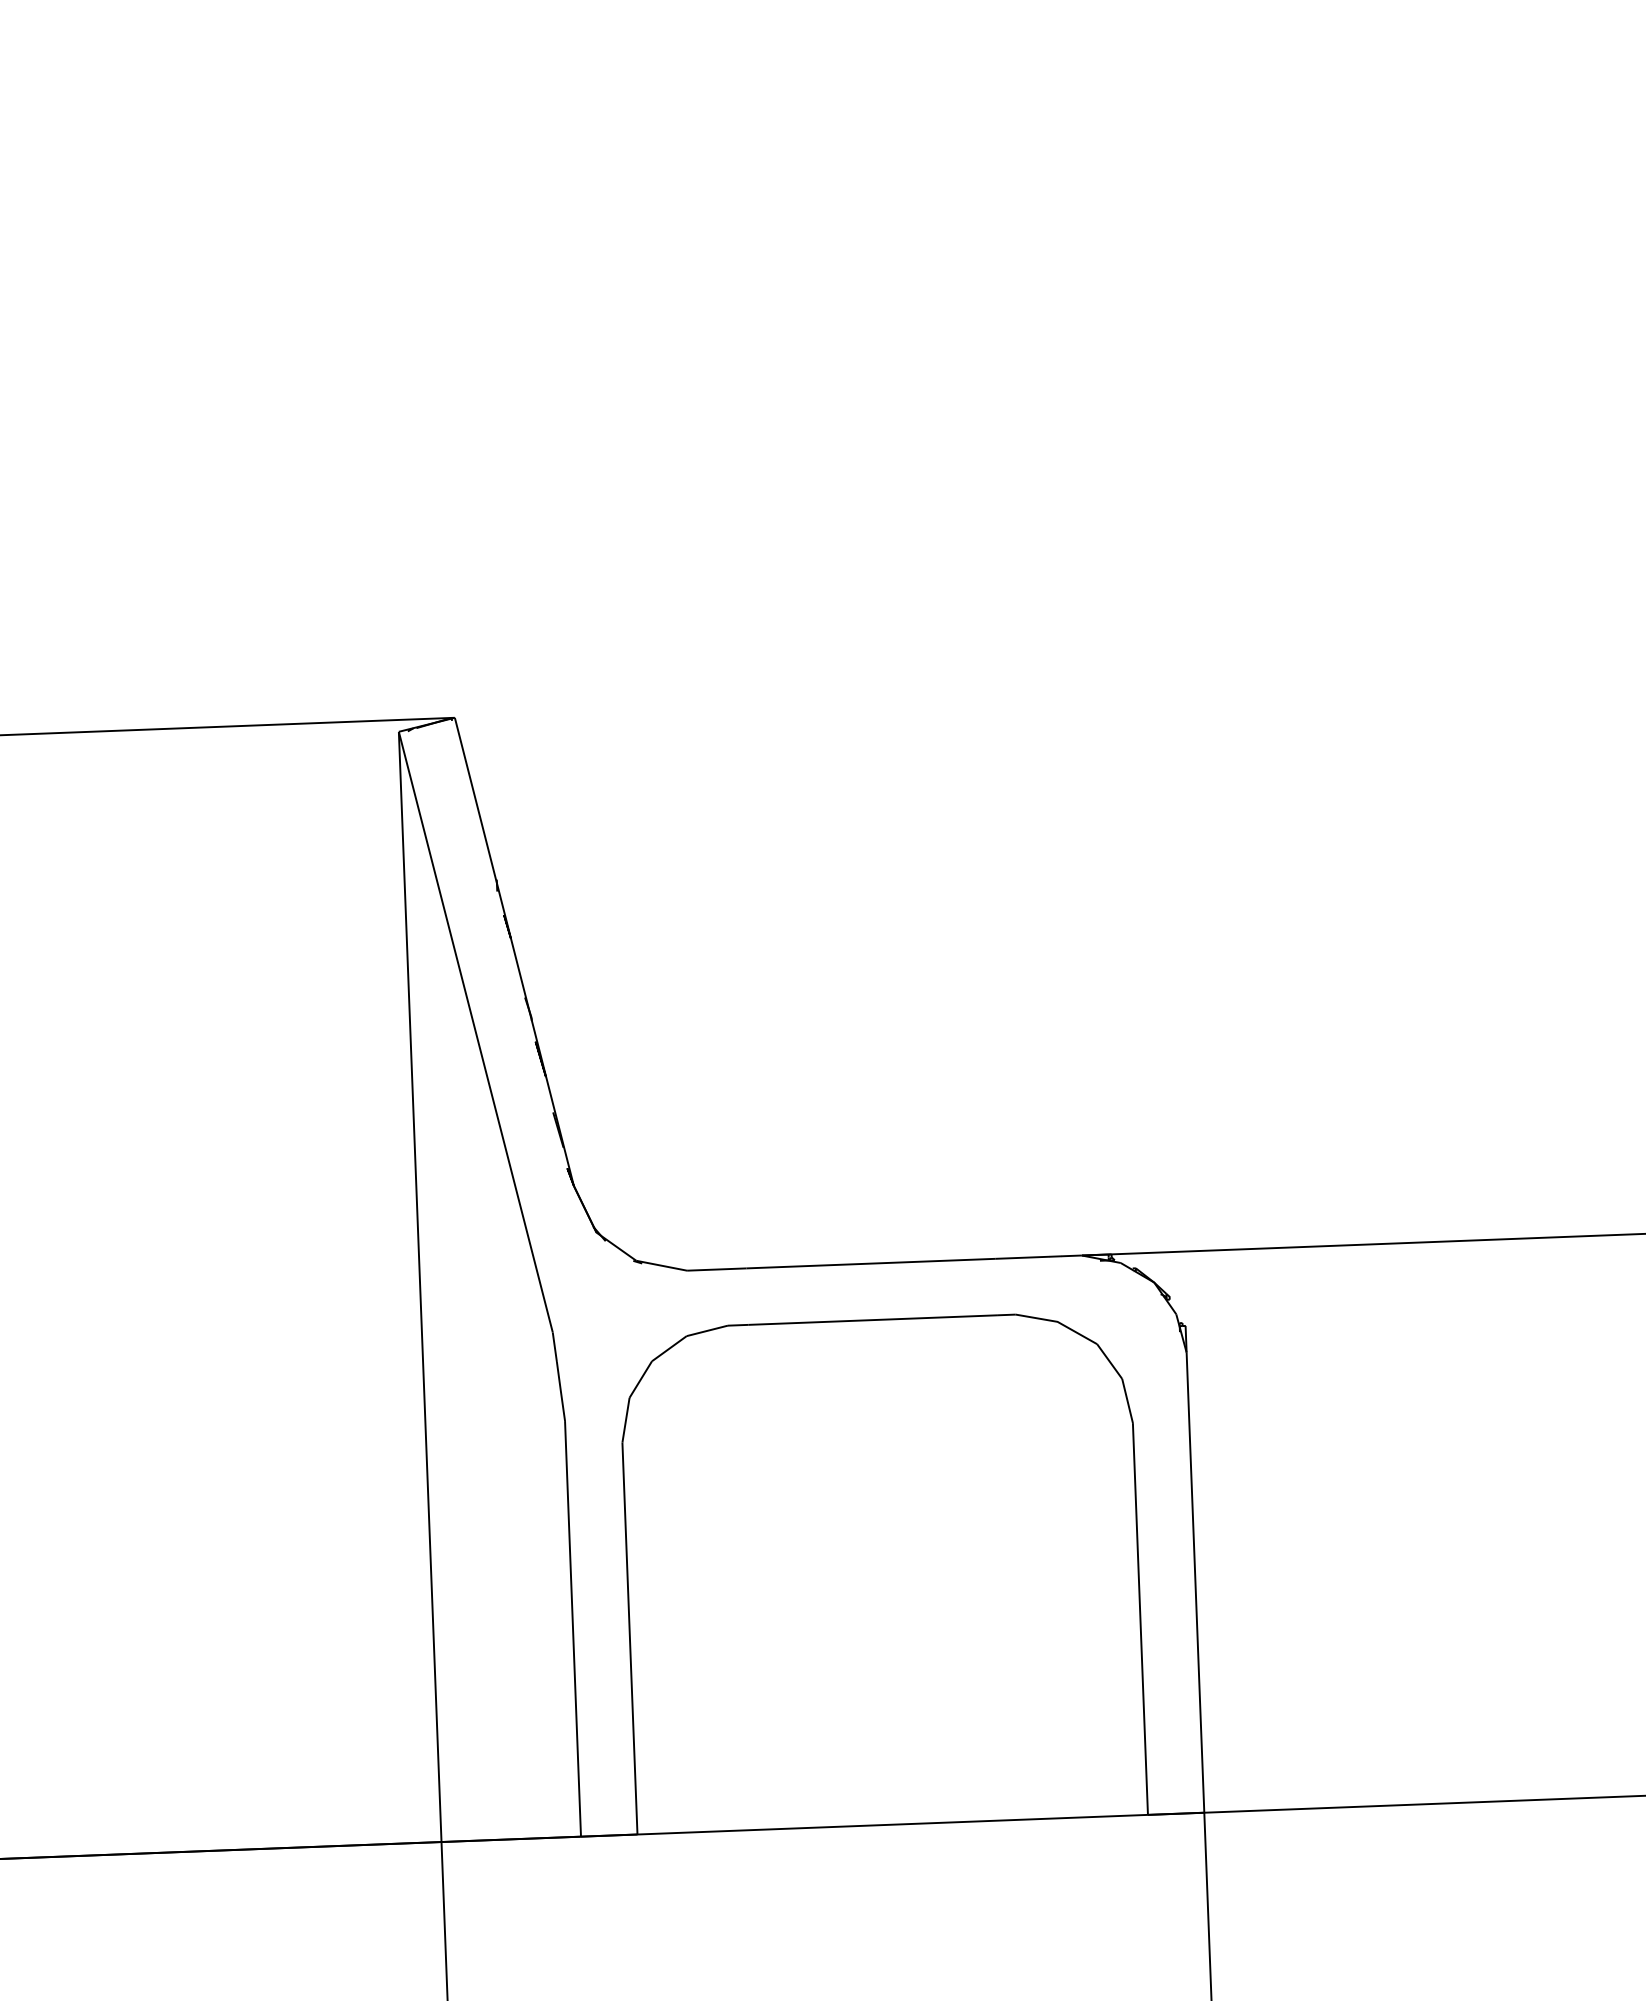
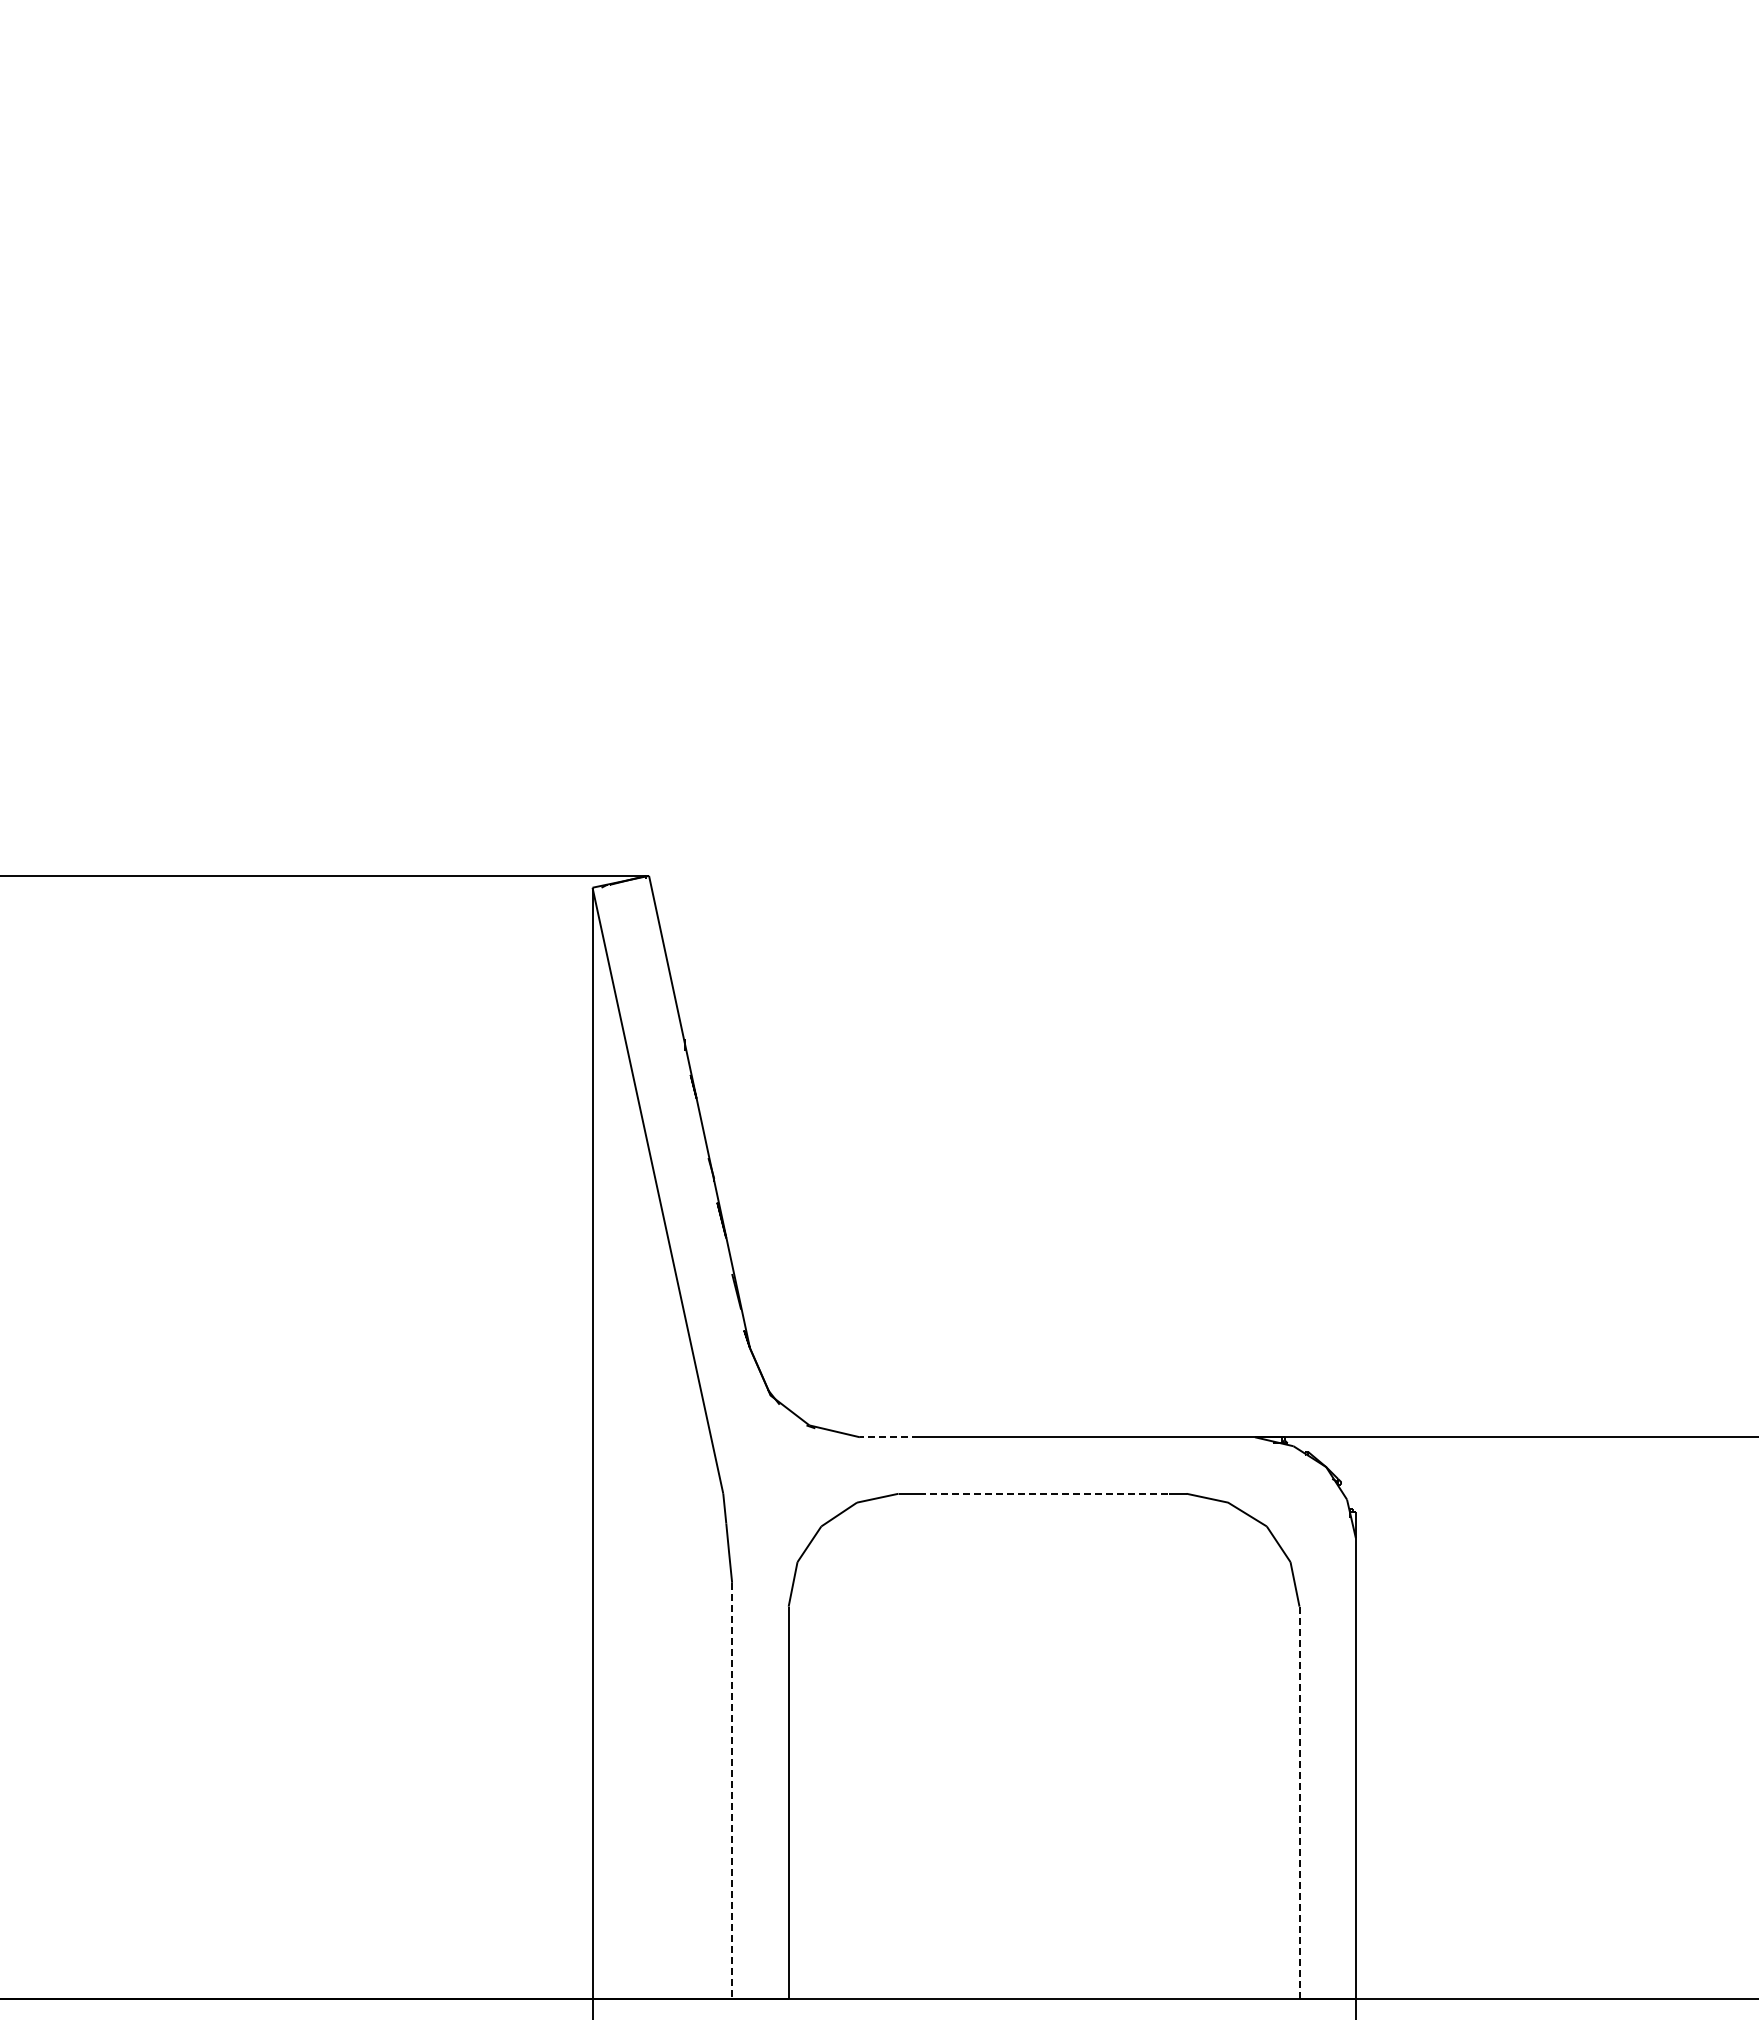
line: (716, 1269) -> (889, 1437), solid -> dashed
line: (873, 1319) -> (1044, 1493), solid -> dashed
line: (1140, 1619) -> (1299, 1803), solid -> dashed
line: (573, 1628) -> (732, 1790), solid -> dashed

